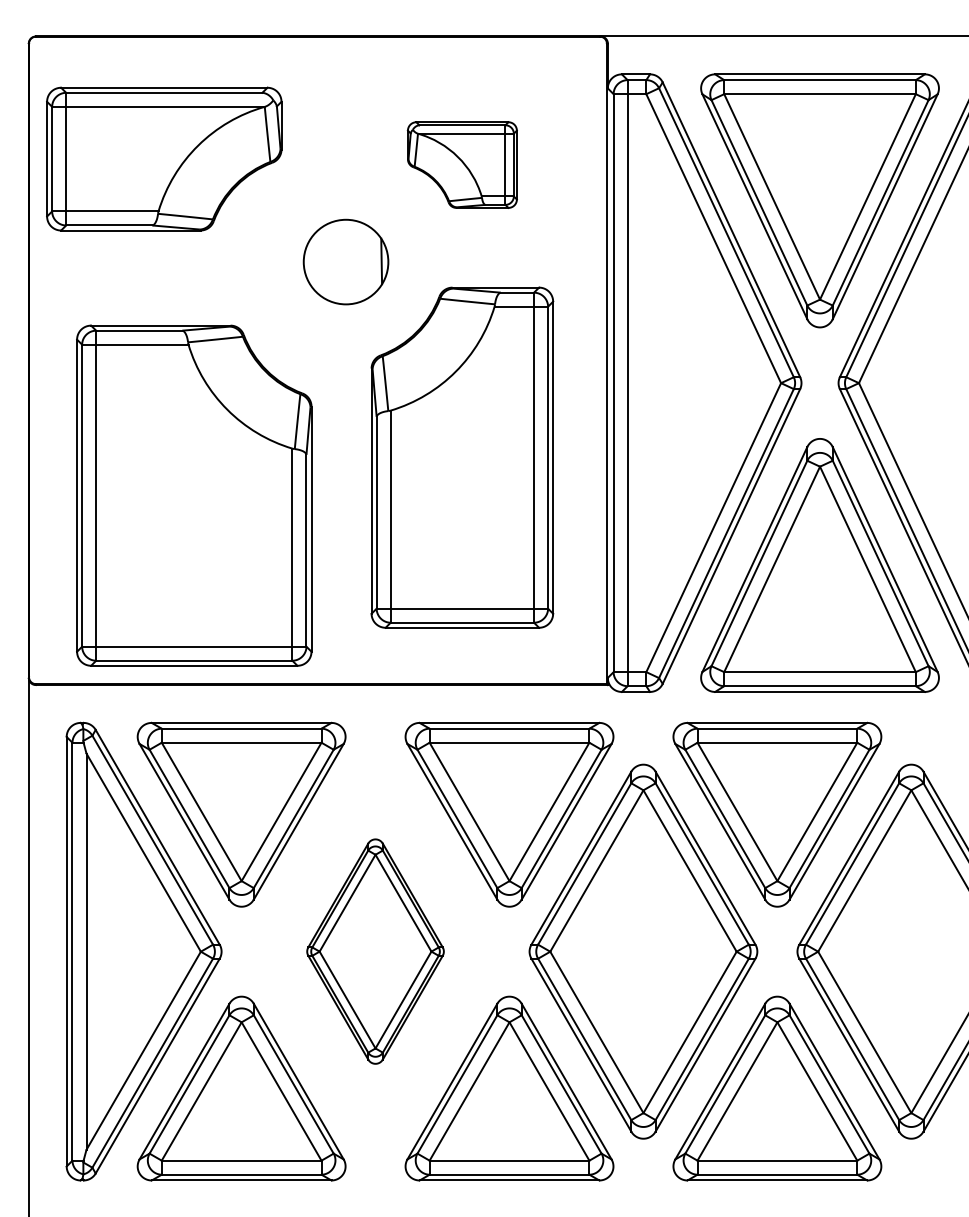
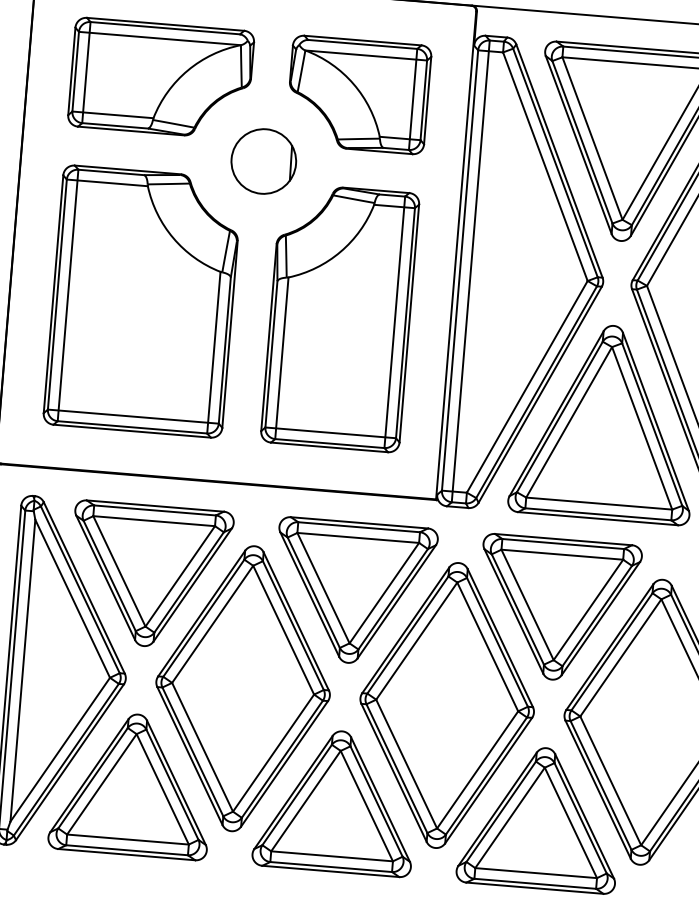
part: (164, 158) -> (161, 78), moved
part: (462, 164) -> (358, 94), size x1.67
part: (194, 495) -> (142, 301), moved
part: (375, 951) -> (243, 688), size x1.67

